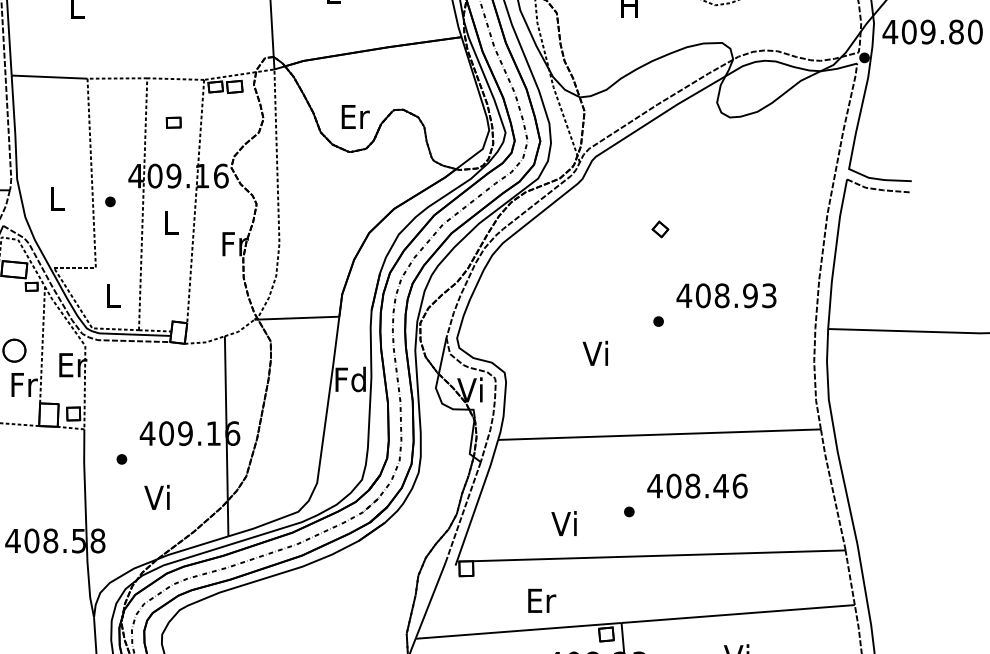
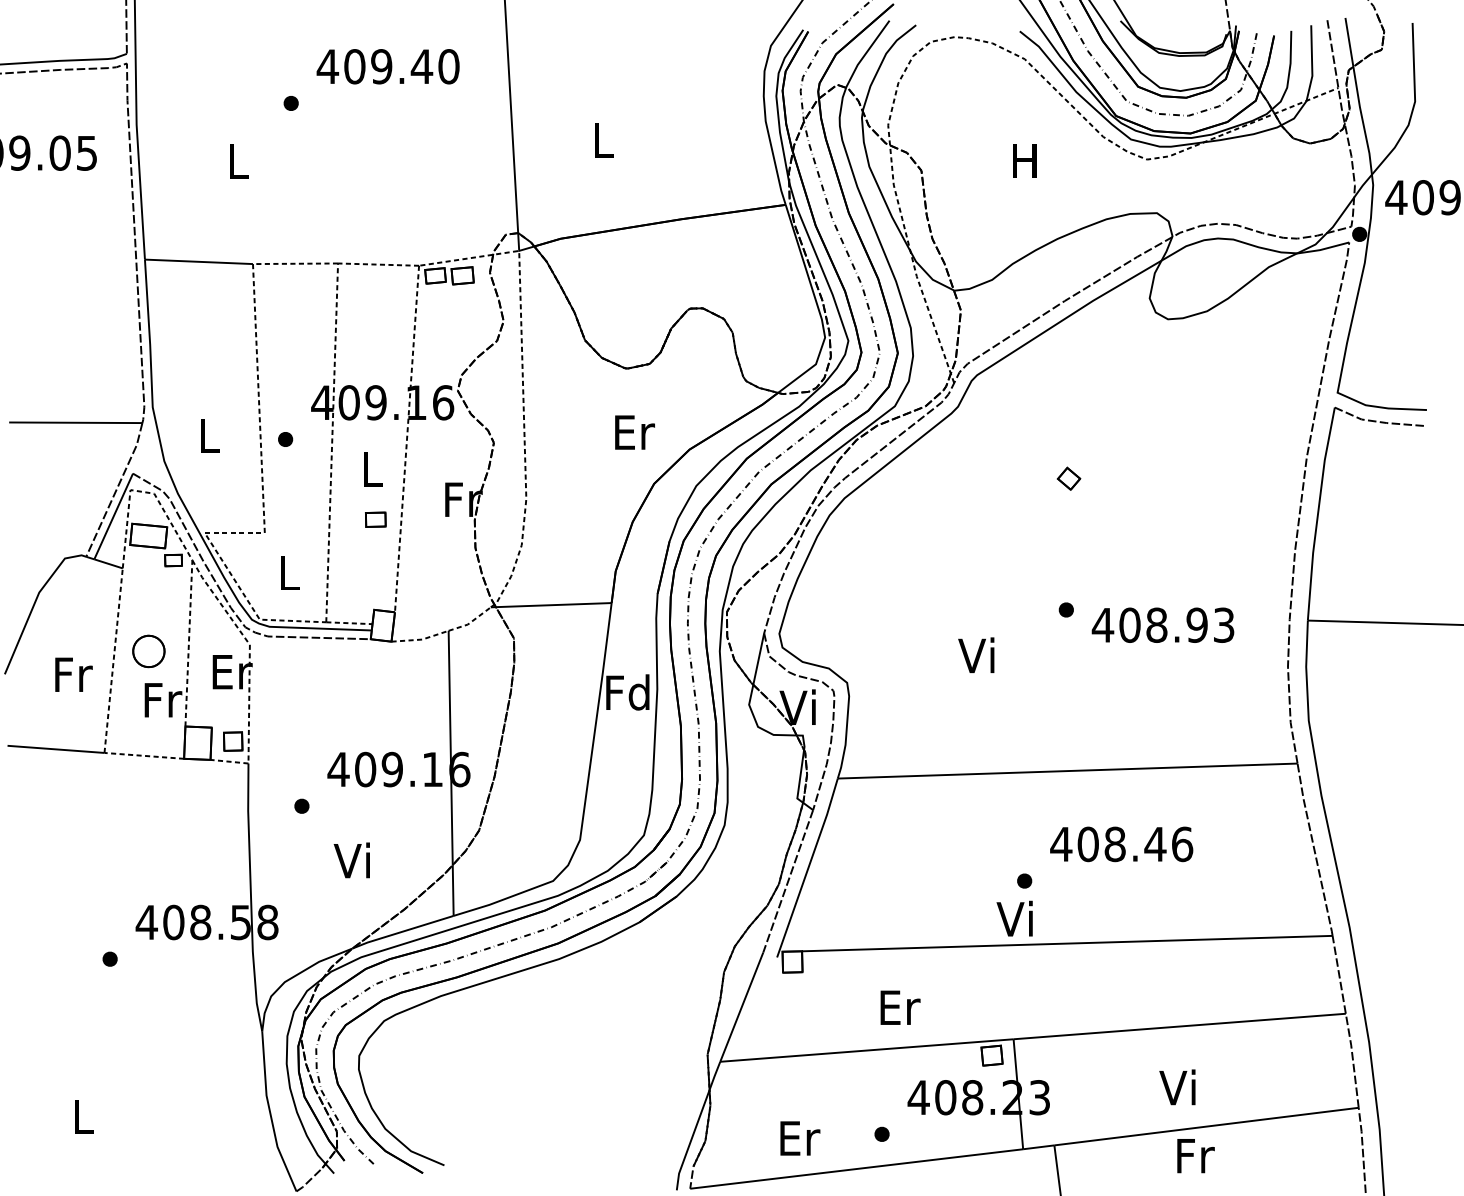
text: (355, 116) -> (634, 432), moved
part: (173, 122) -> (375, 519), moved
text: (726, 295) -> (1162, 624), moved
text: (563, 523) -> (1014, 918), moved

